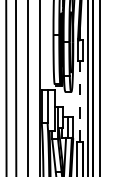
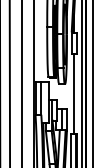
line: (80, 101) -> (74, 93), dashed -> solid

